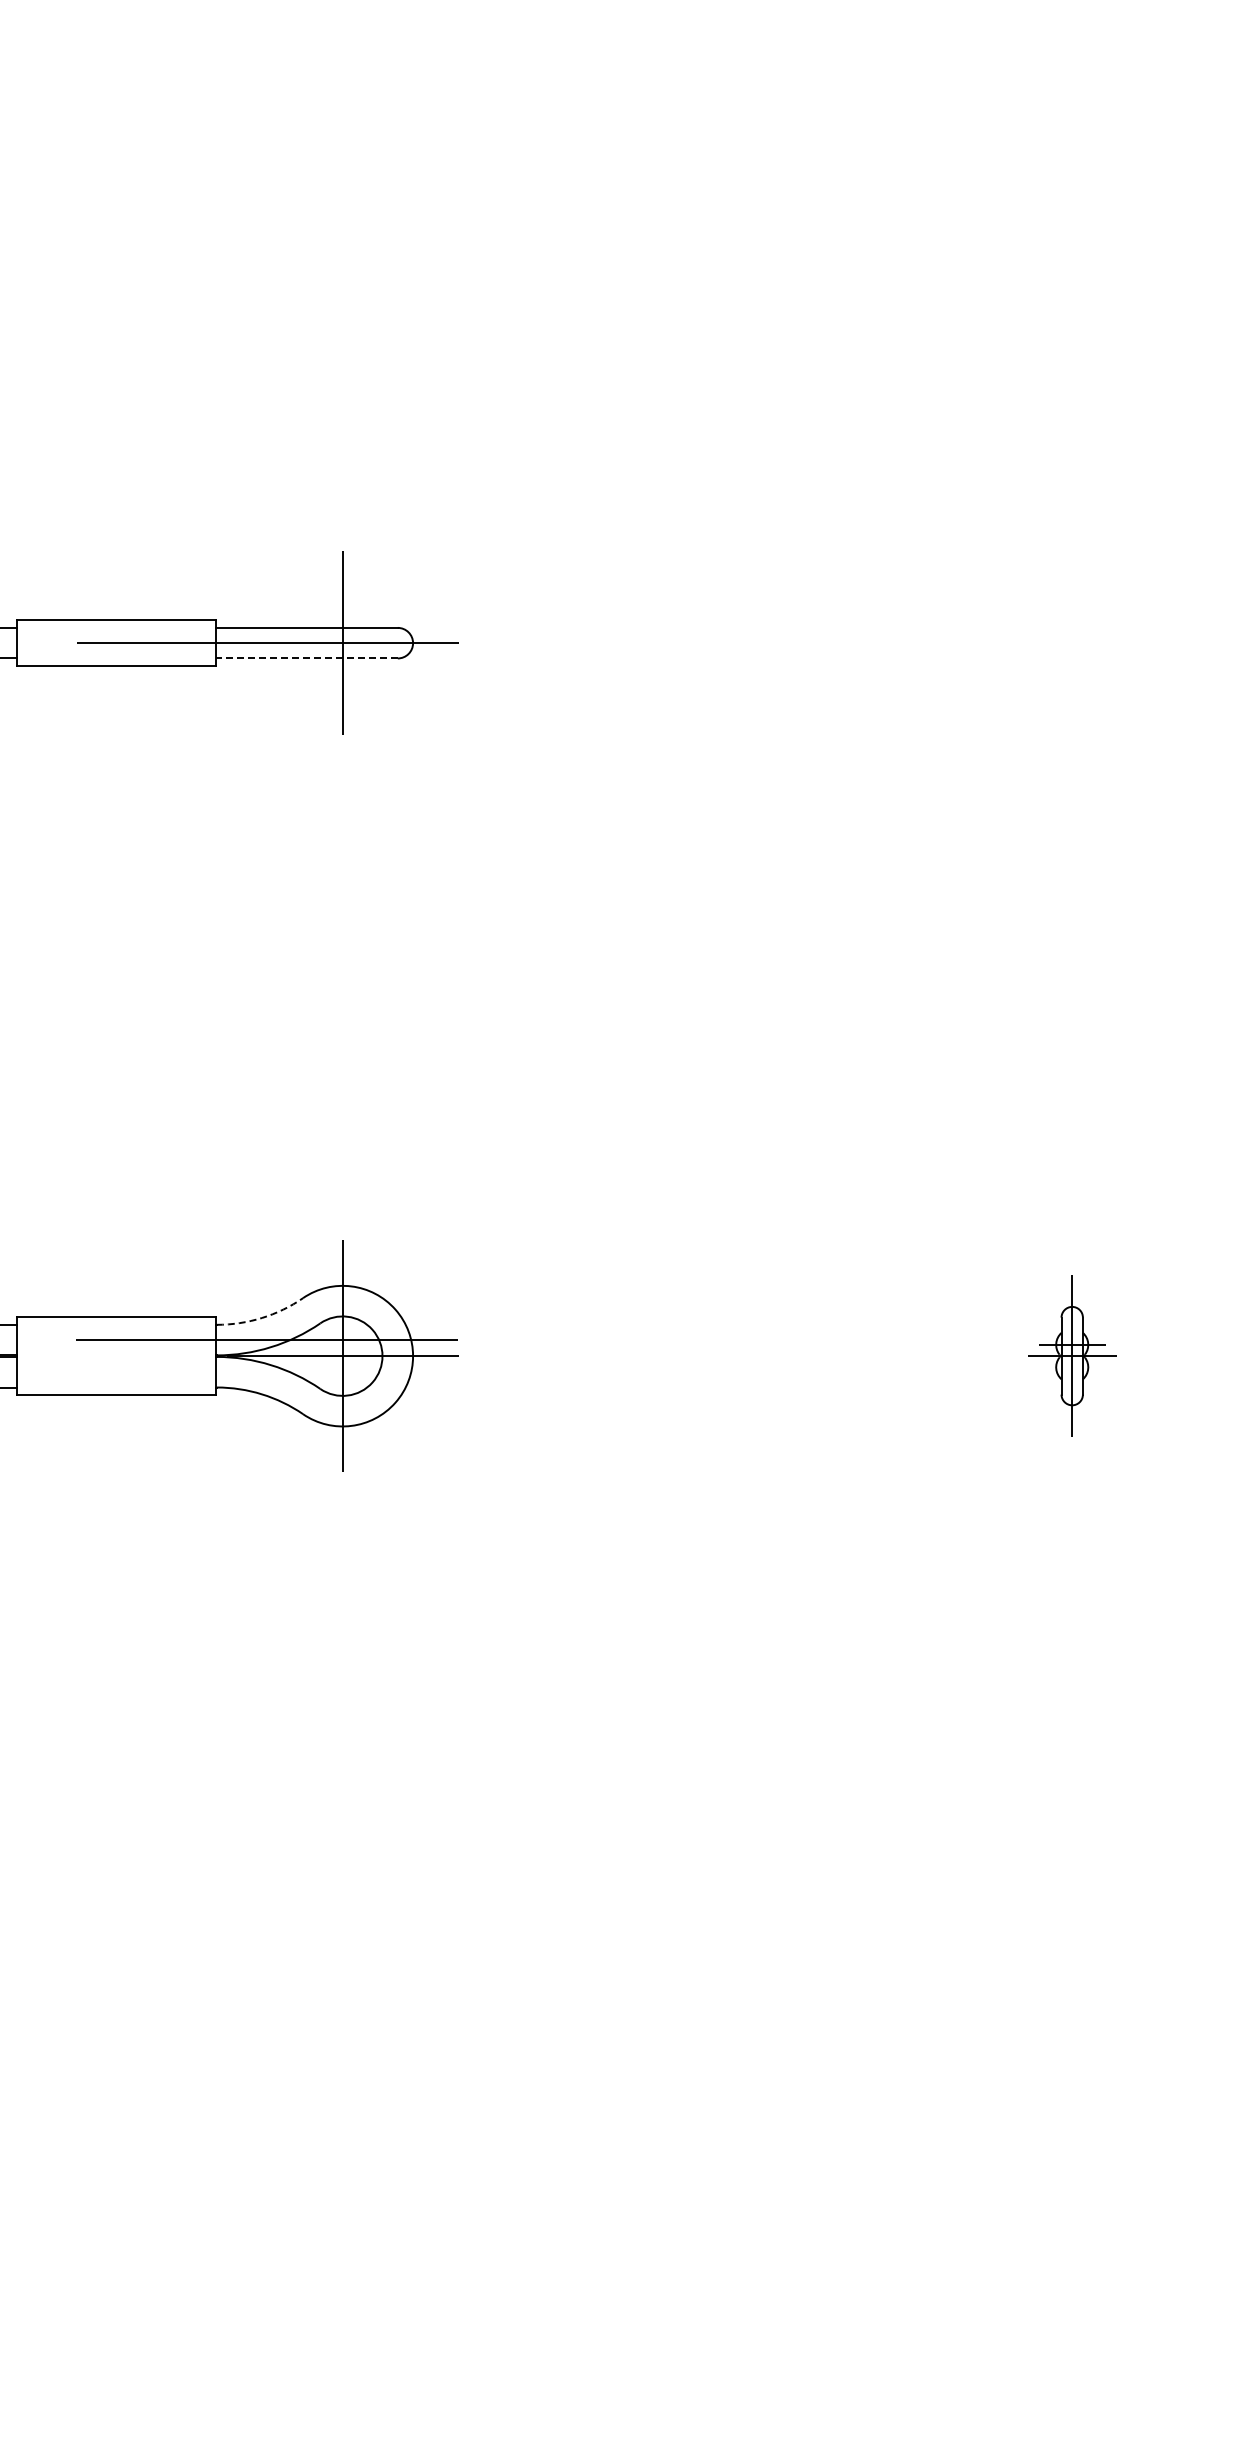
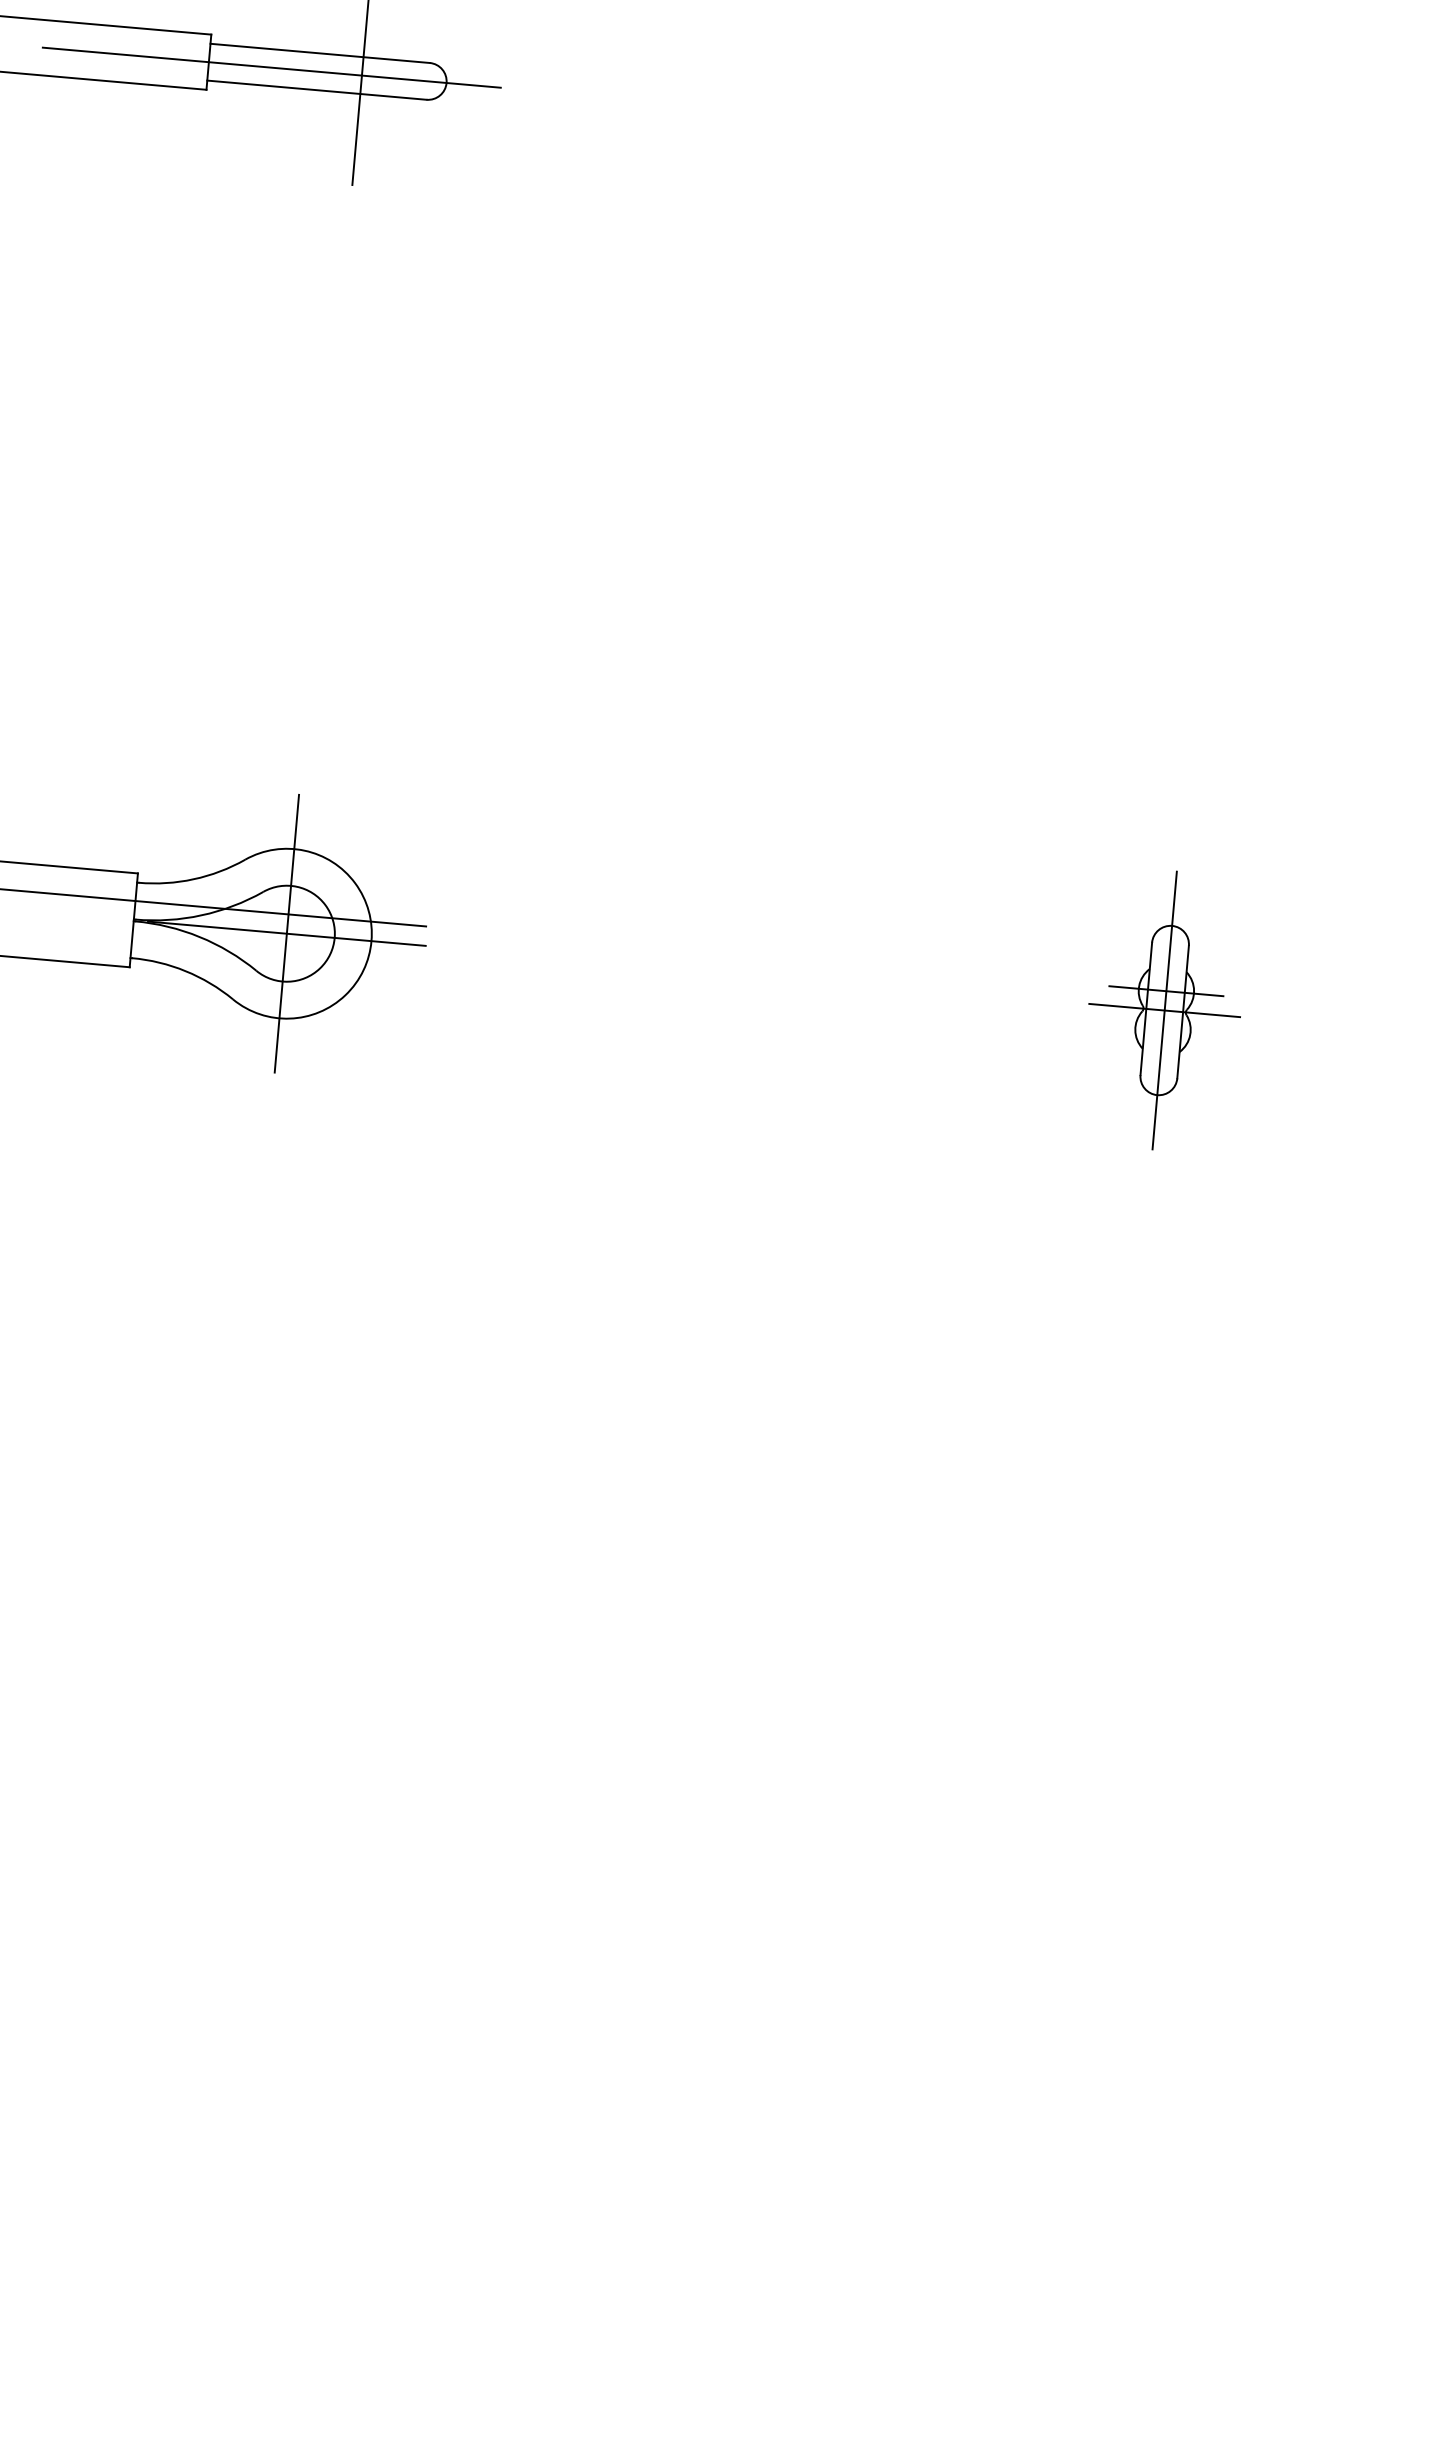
line: (306, 658) -> (316, 90), dashed -> solid
arc: (262, 1318) -> (194, 879), dashed -> solid
part: (1072, 1355) -> (1165, 1009), size x1.43

